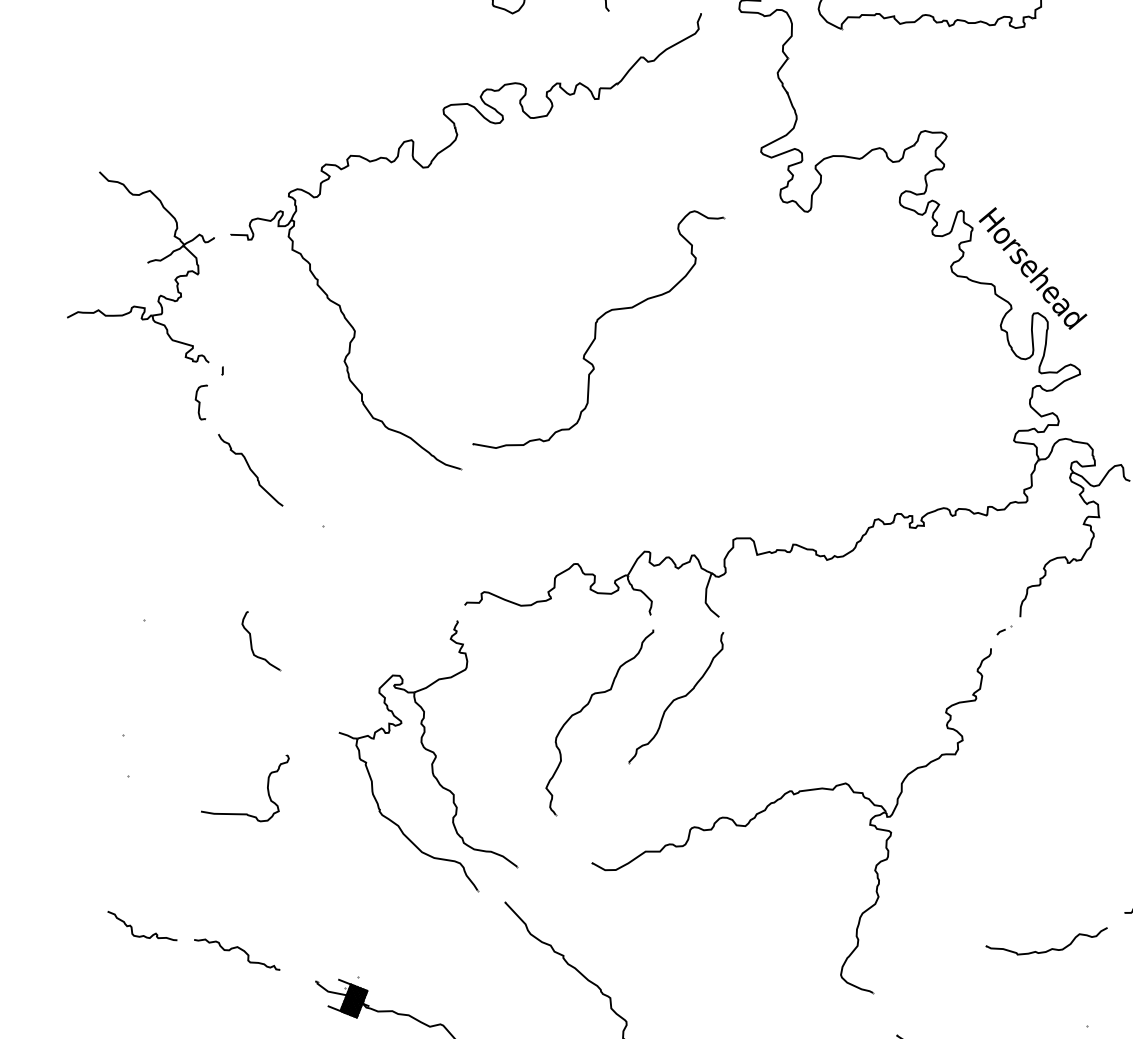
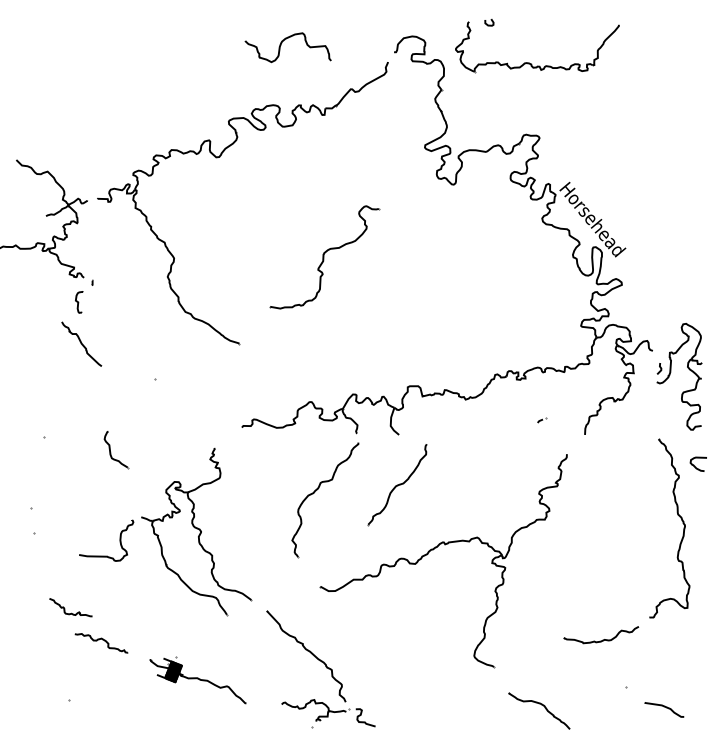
part: (598, 329) -> (324, 257), size x0.7
curve: (250, 469) -> (81, 343), moved
part: (1004, 631) -> (542, 420), moved
part: (676, 699) -> (397, 485), moved
part: (428, 755) -> (196, 531), moved
curve: (133, 927) -> (65, 608), moved

